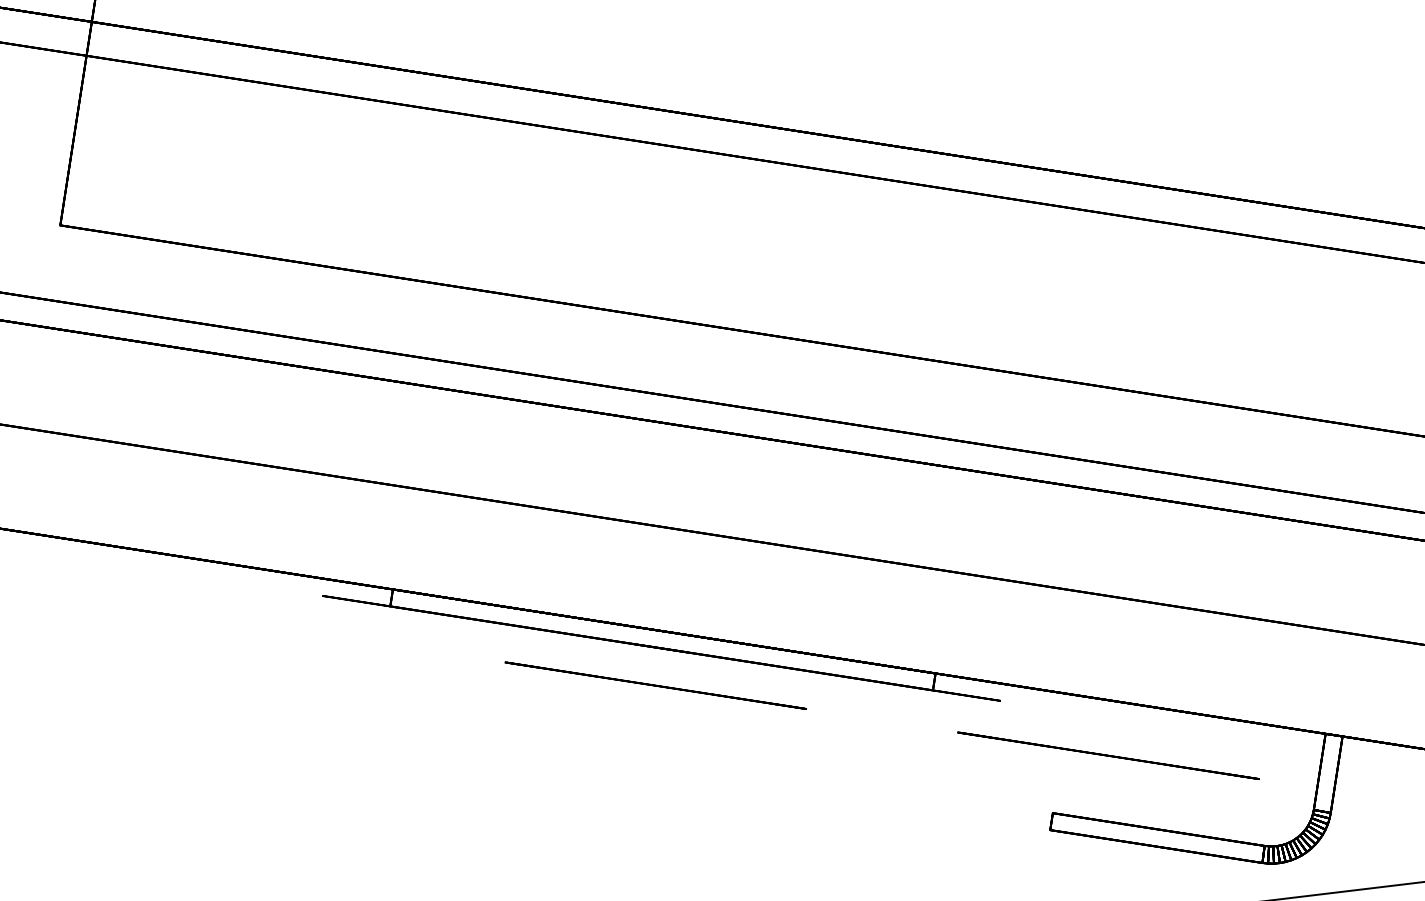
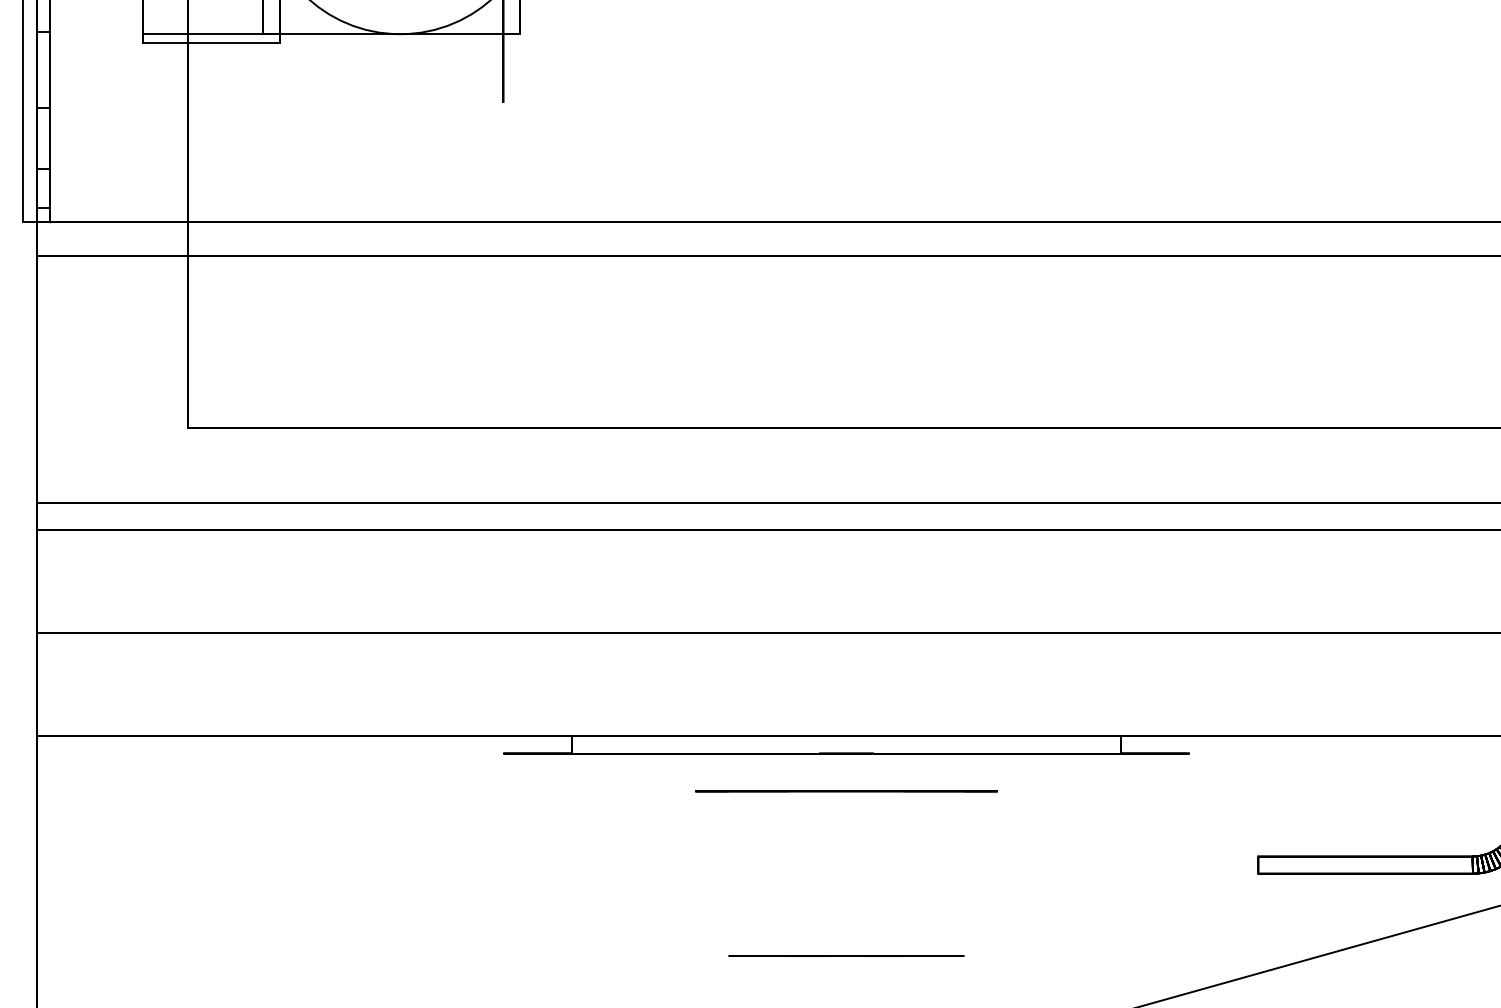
line: (1108, 755) -> (1304, 791), removed
line: (630, 847) -> (846, 955), added

